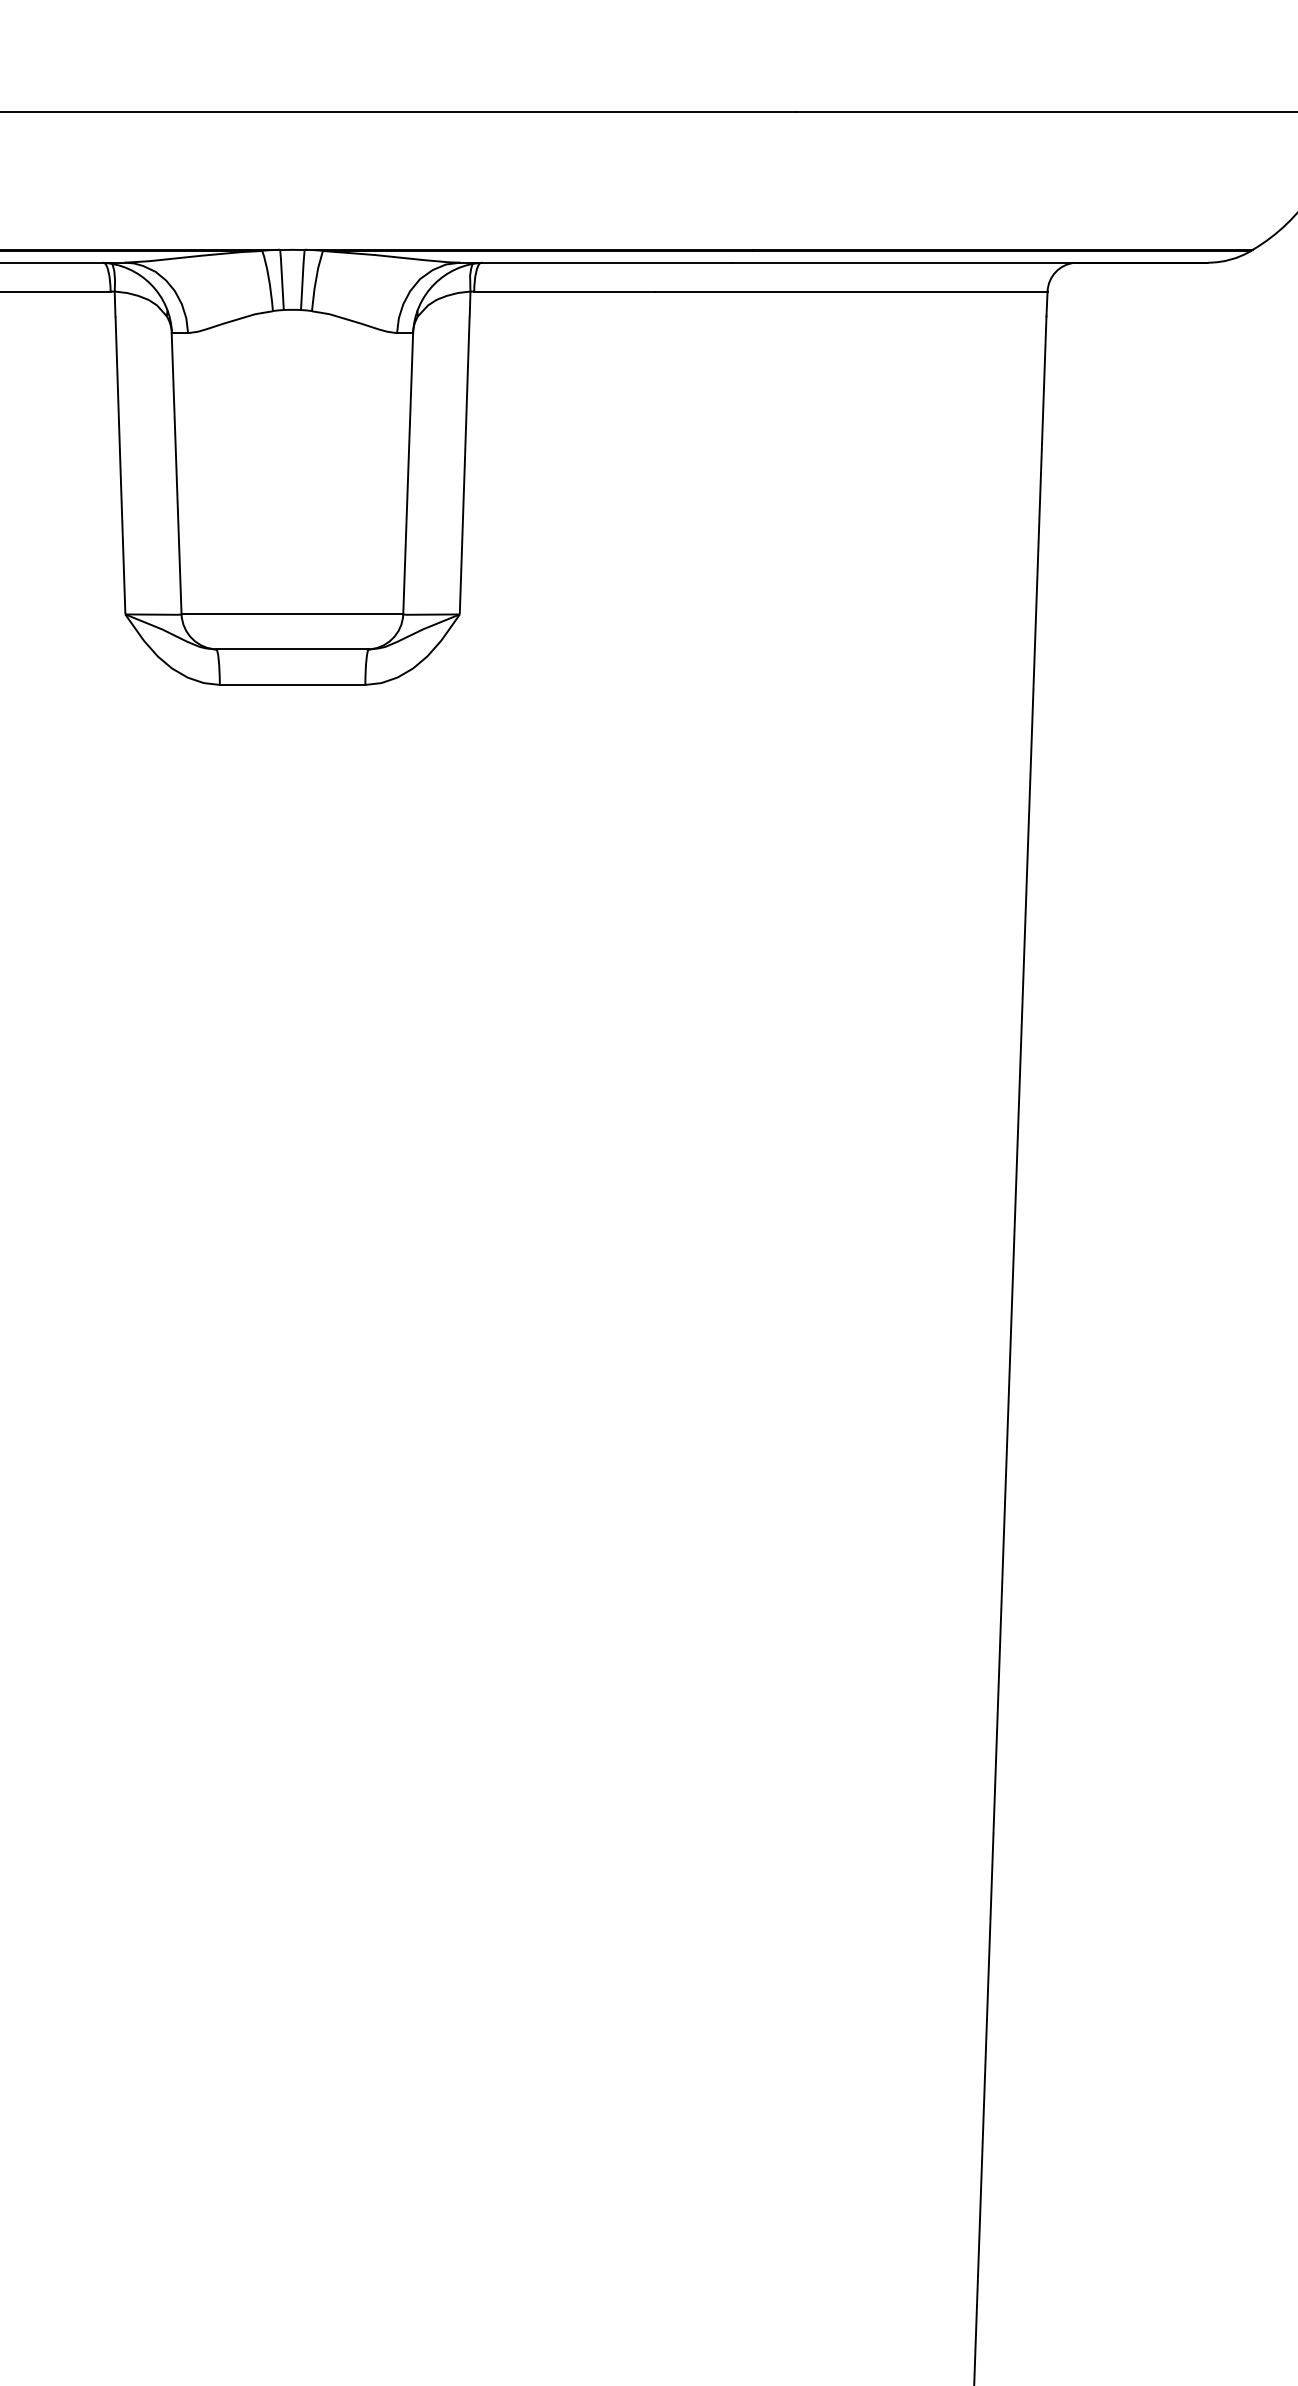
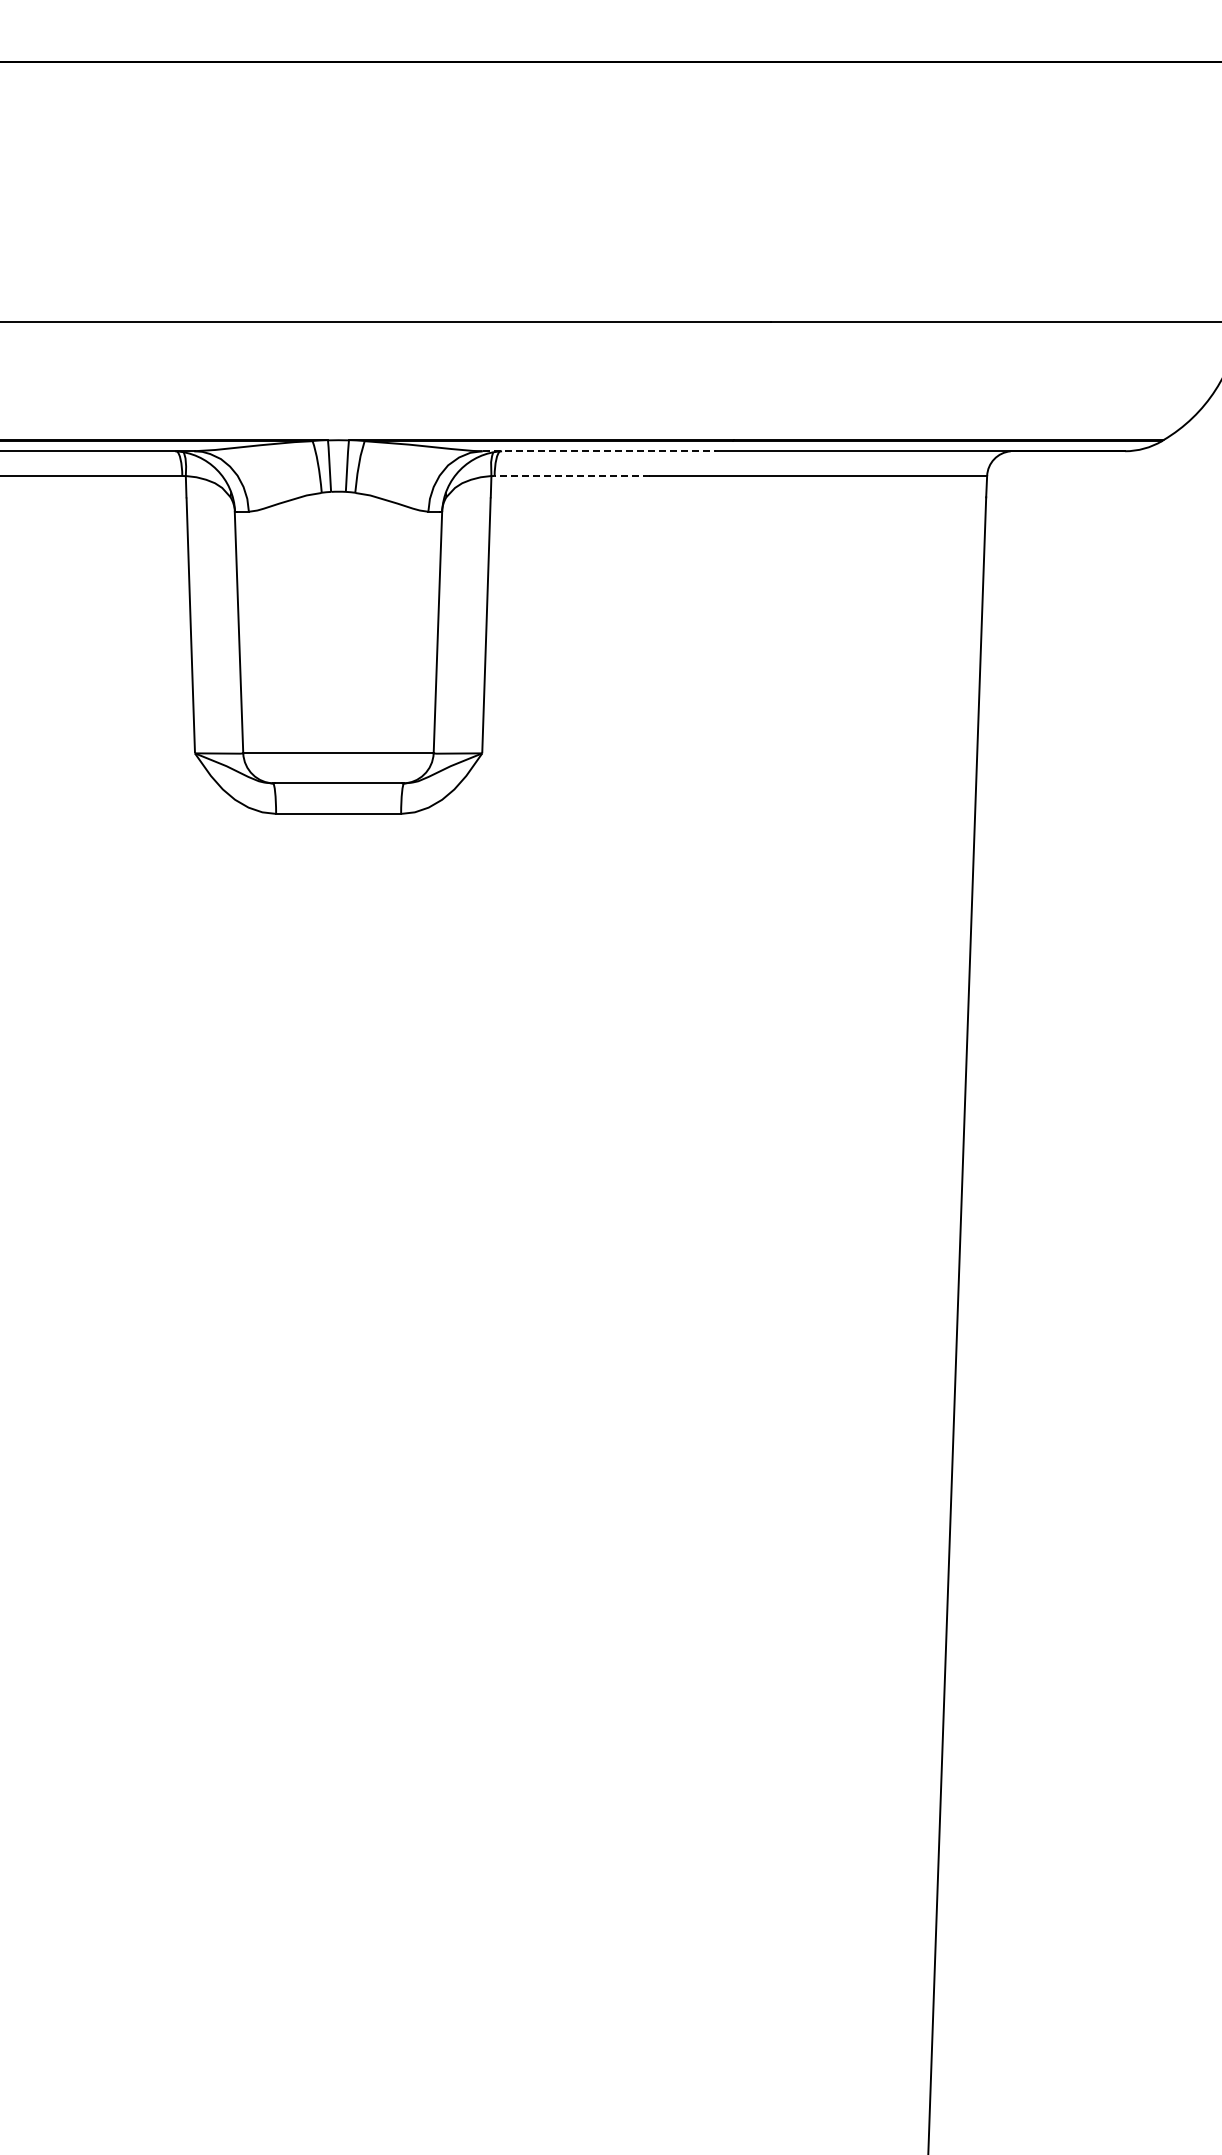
line: (596, 263) -> (599, 451), solid -> dashed
line: (563, 292) -> (571, 476), solid -> dashed

